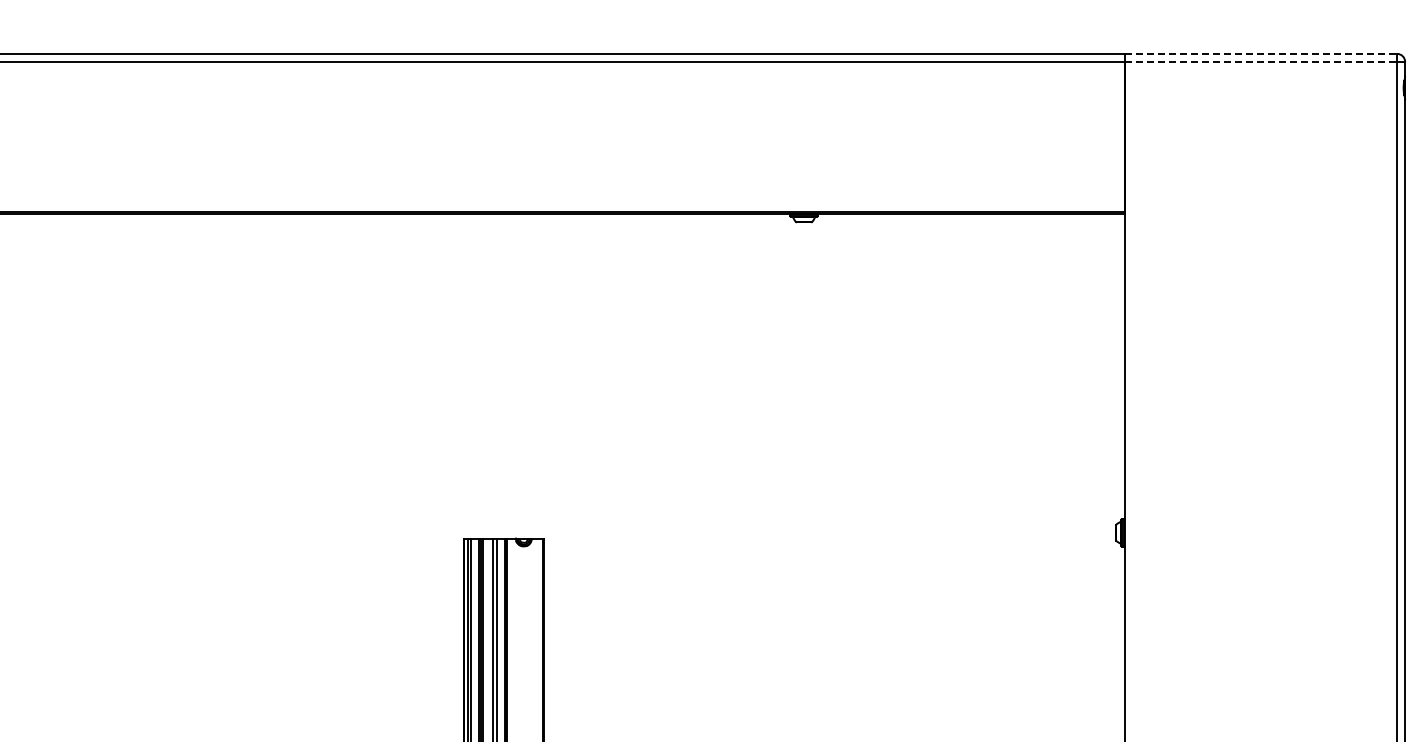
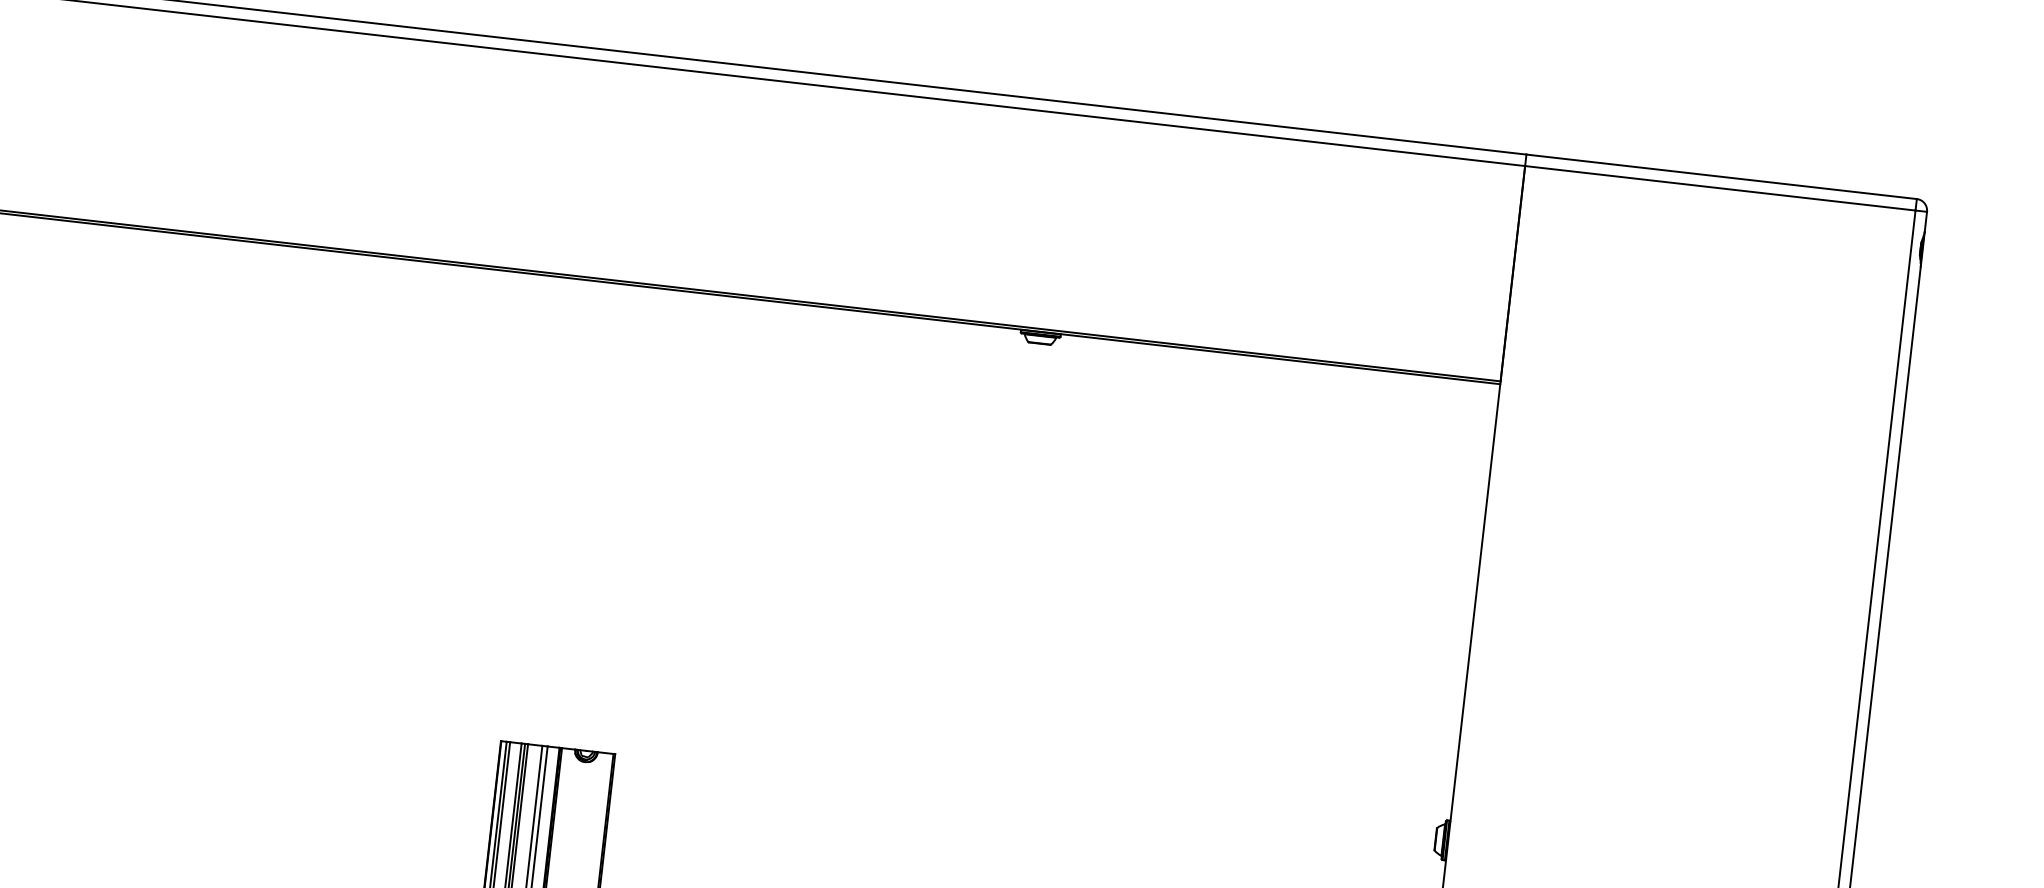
line: (1261, 53) -> (1722, 176), dashed -> solid
line: (1261, 61) -> (1721, 187), dashed -> solid

